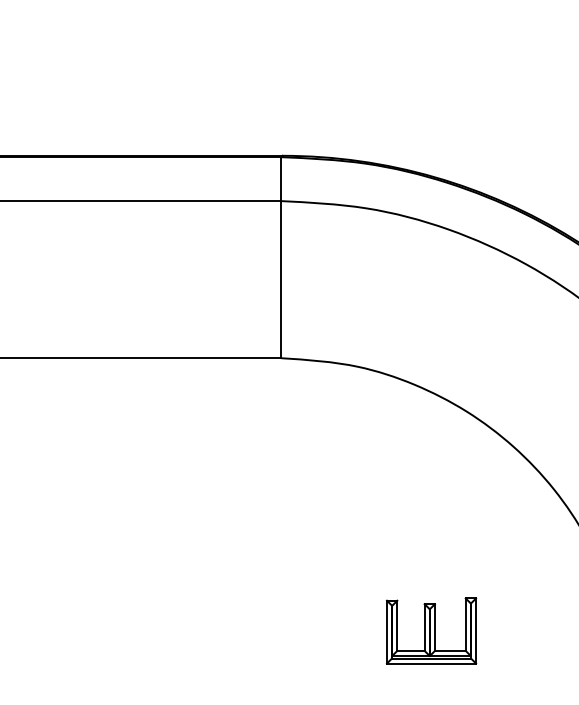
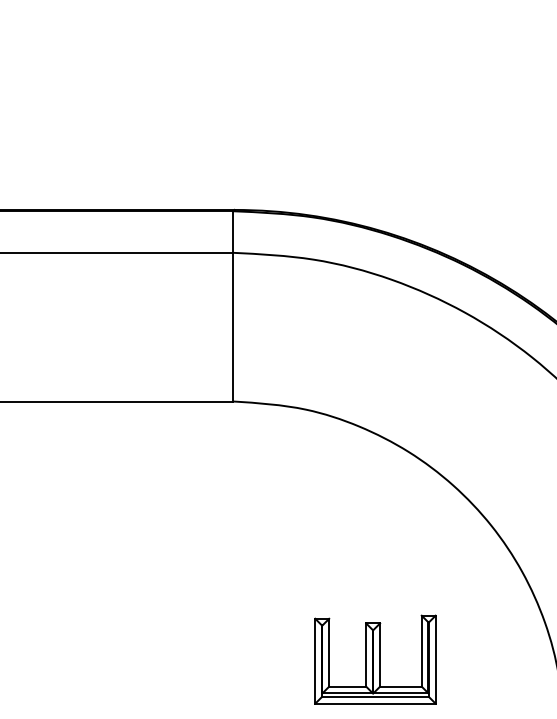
part: (431, 630) -> (375, 659), size x1.43

